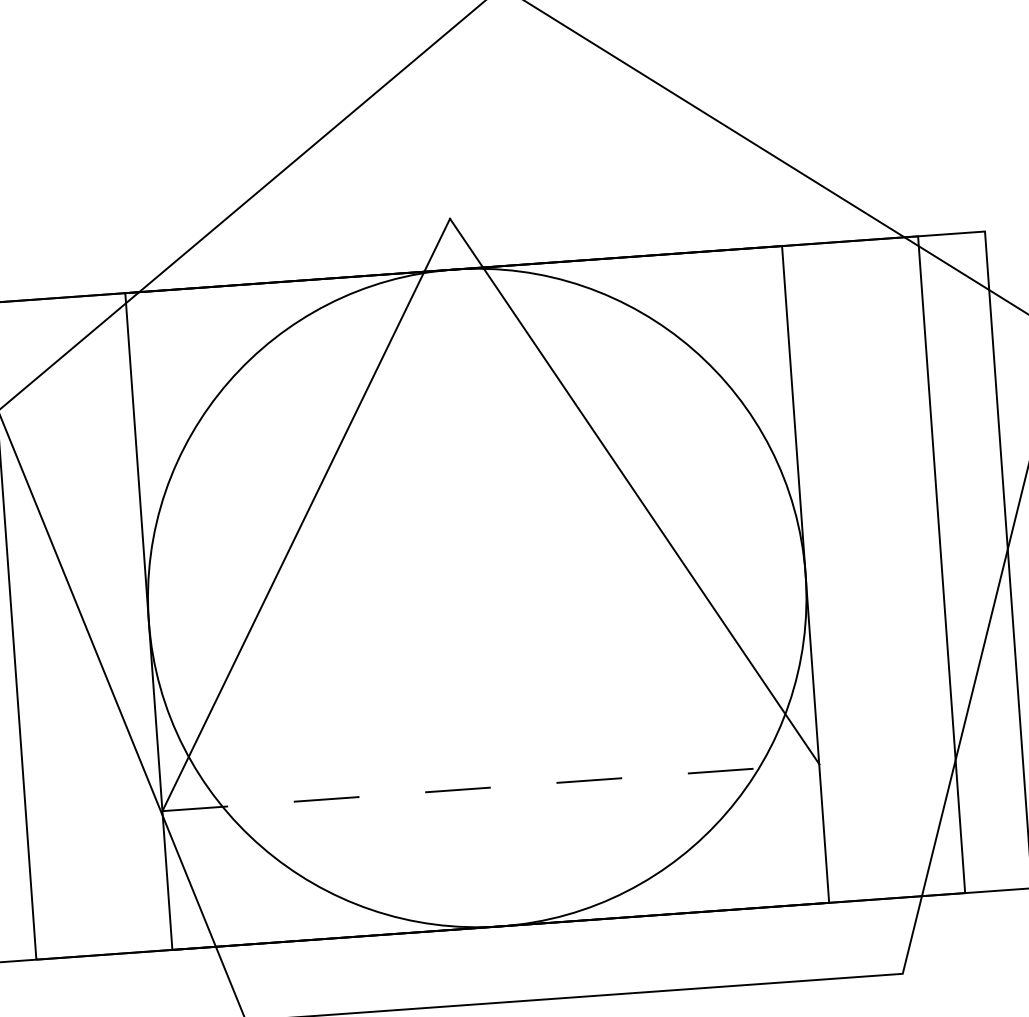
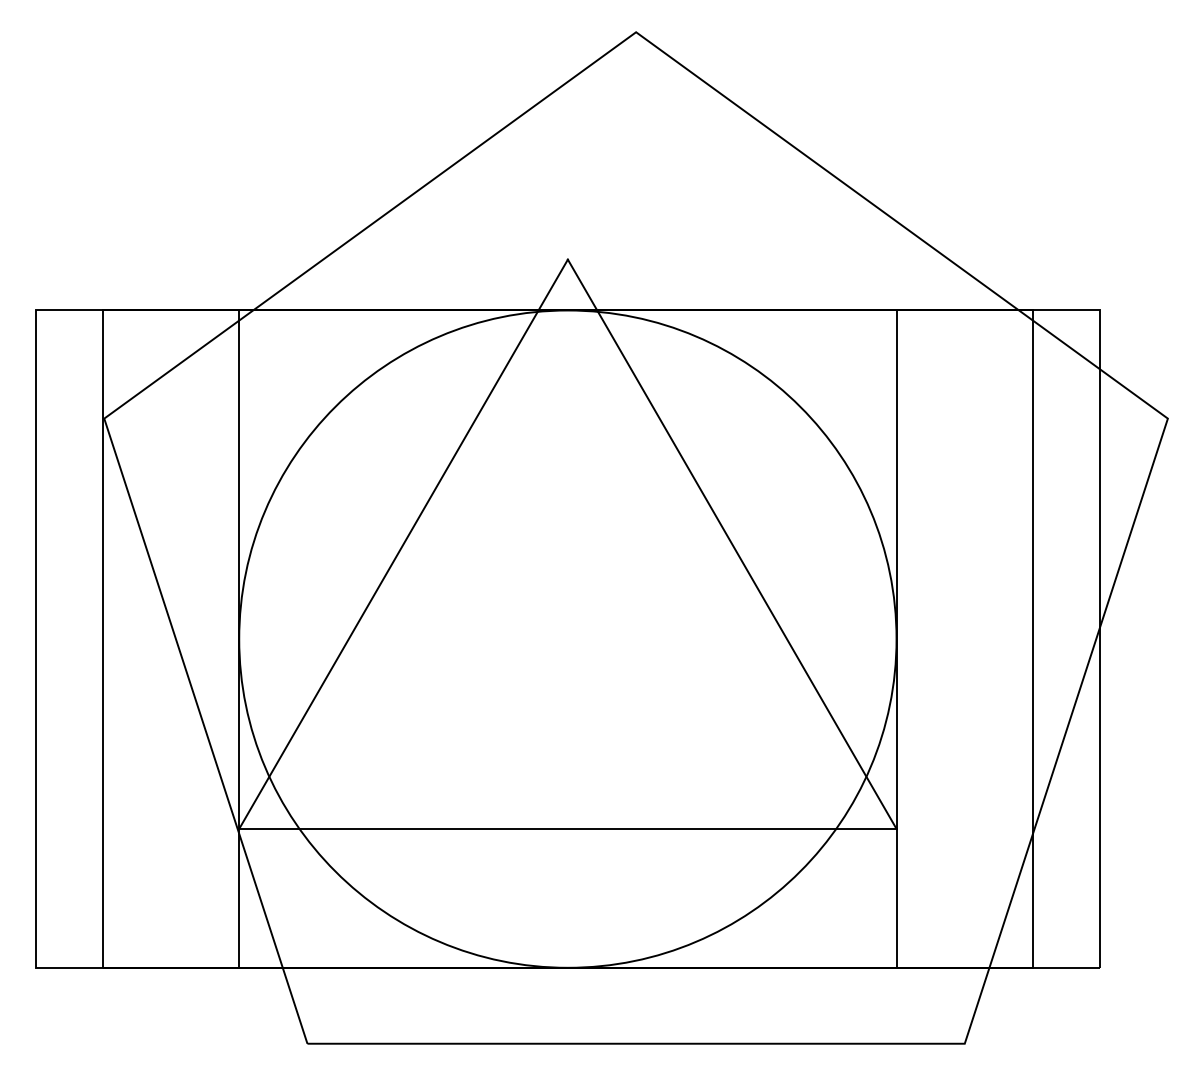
line: (490, 787) -> (567, 828), dashed -> solid

